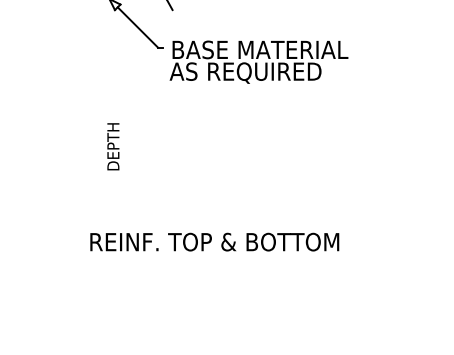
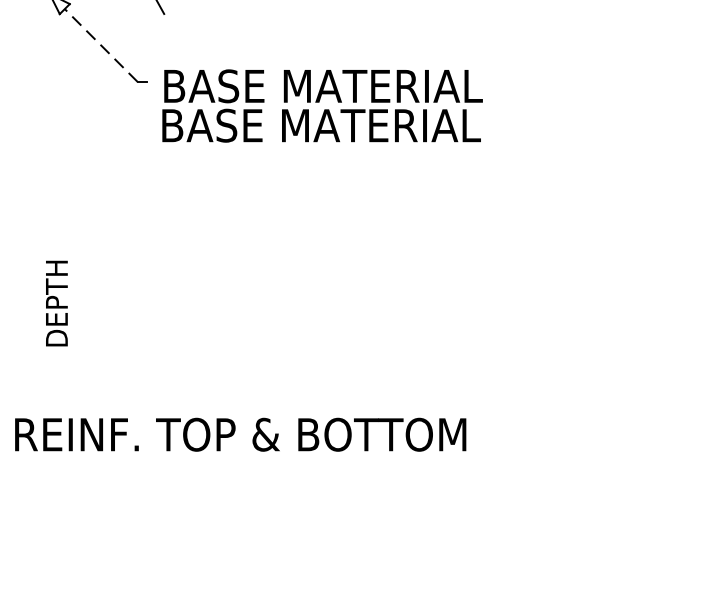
line: (137, 27) -> (100, 45), solid -> dashed
text: (258, 72) -> (319, 127), AS REQUIRED -> BASE MATERIAL
text: (113, 146) -> (57, 303), moved

